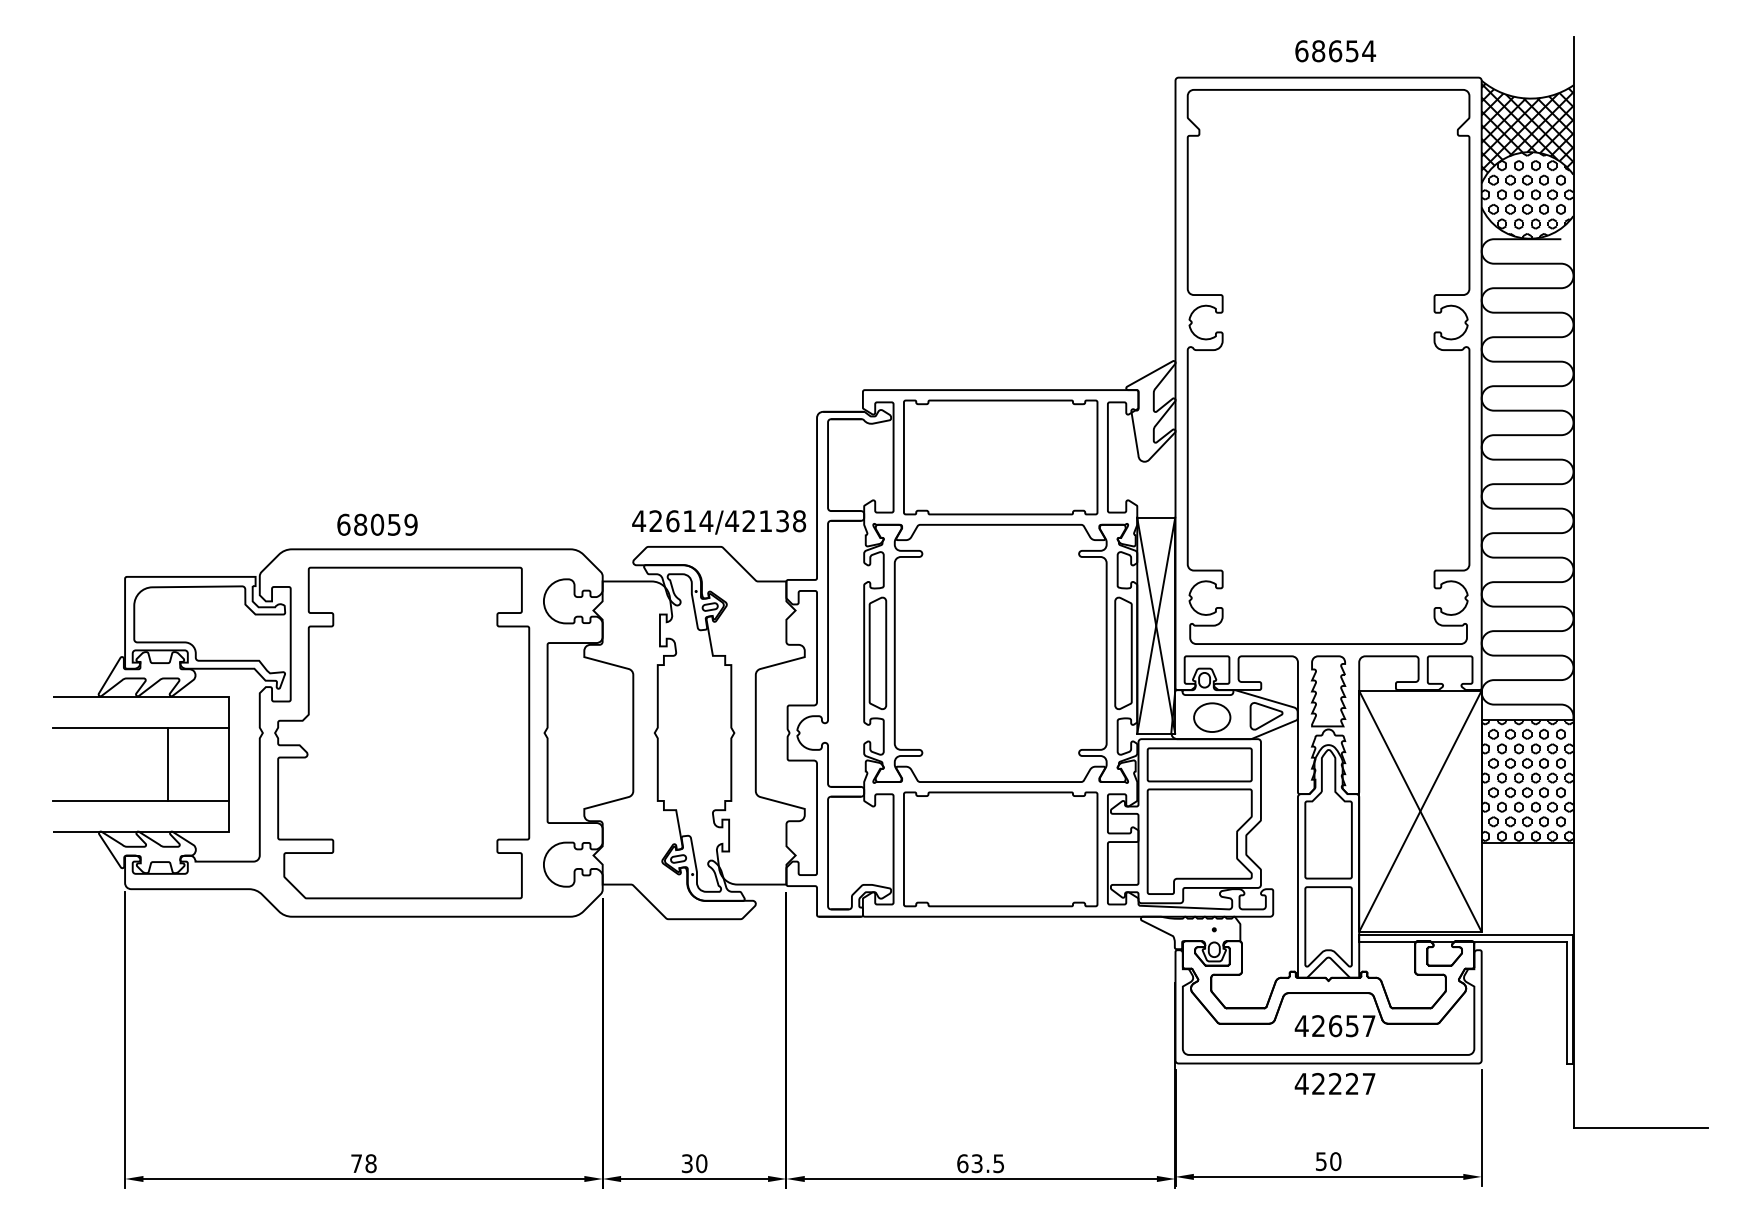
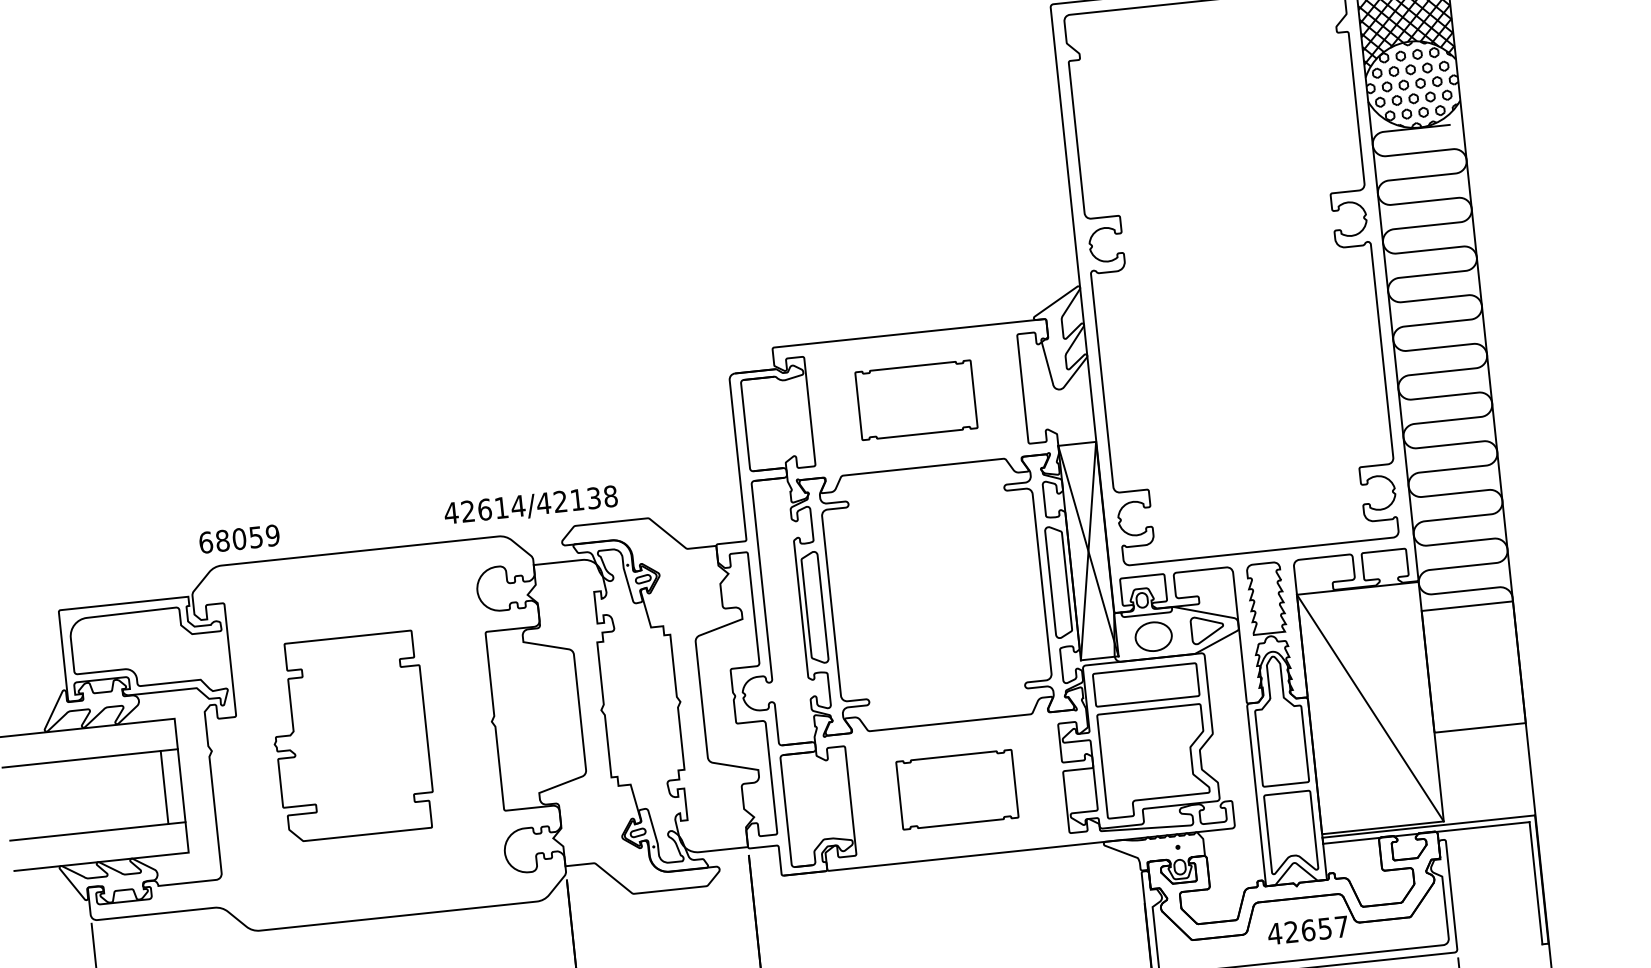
part: (1000, 457) -> (916, 400), size x0.6
text: (719, 522) -> (531, 506), moved
text: (377, 524) -> (239, 538), moved
part: (402, 732) -> (350, 736), size x0.6
line: (167, 764) -> (164, 787), moved
hatch: (1527, 780) -> (1473, 666), removed
line: (1420, 810) -> (1370, 707), removed
part: (1000, 849) -> (957, 789), size x0.6

